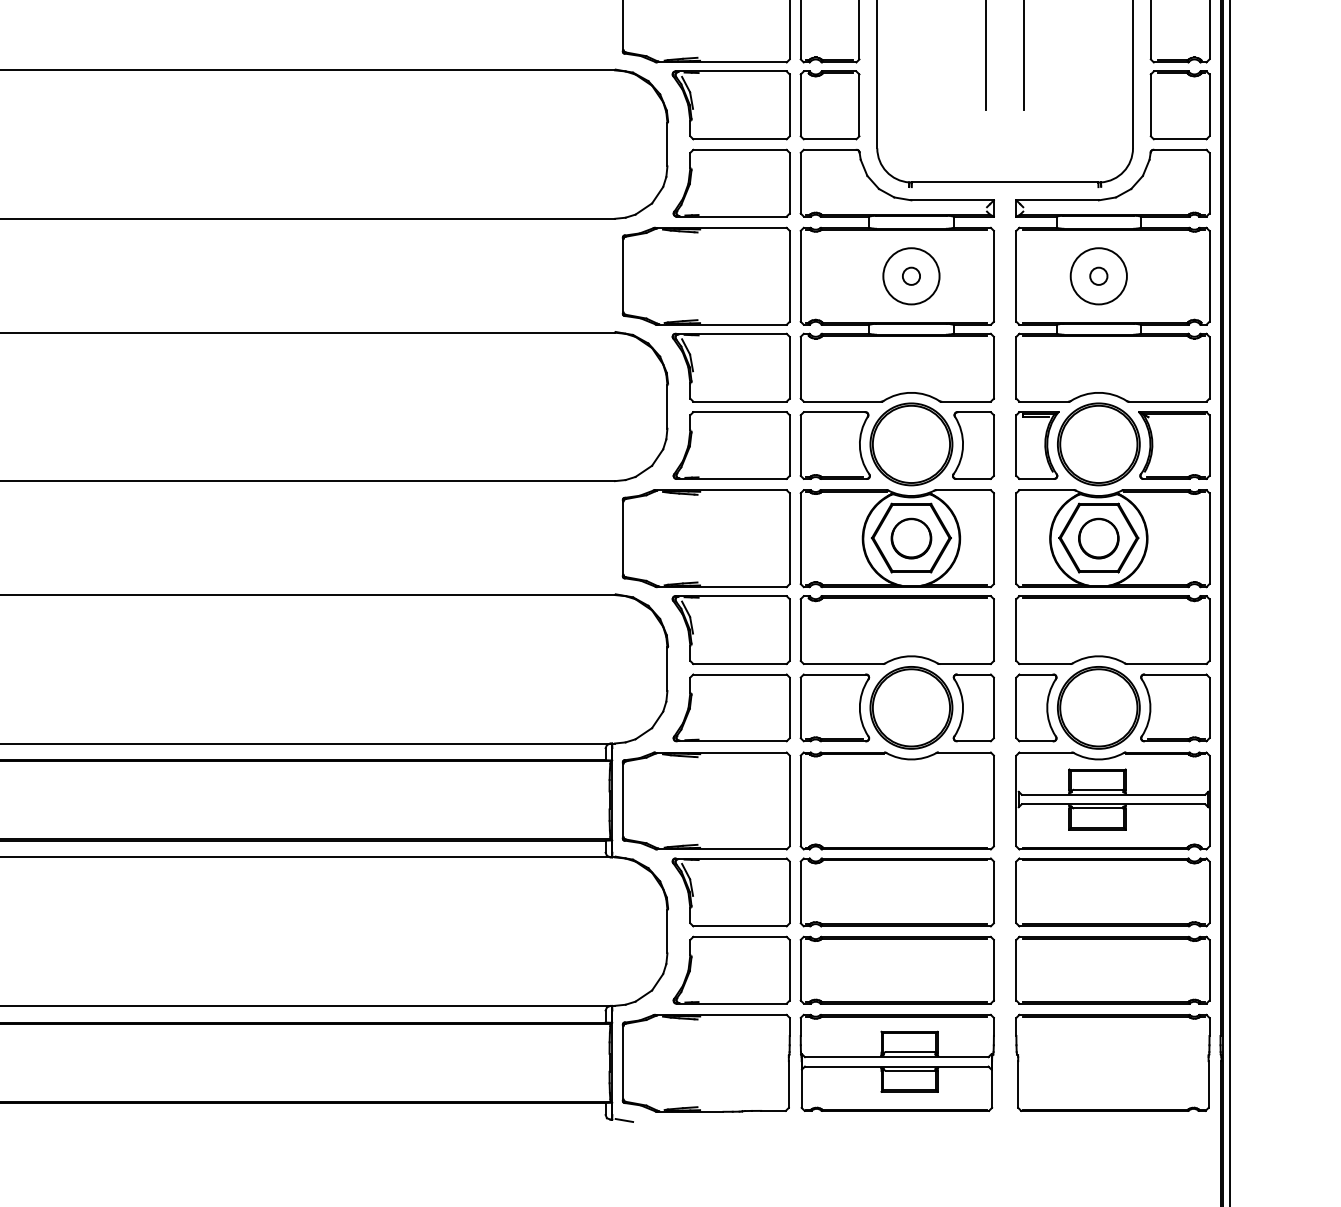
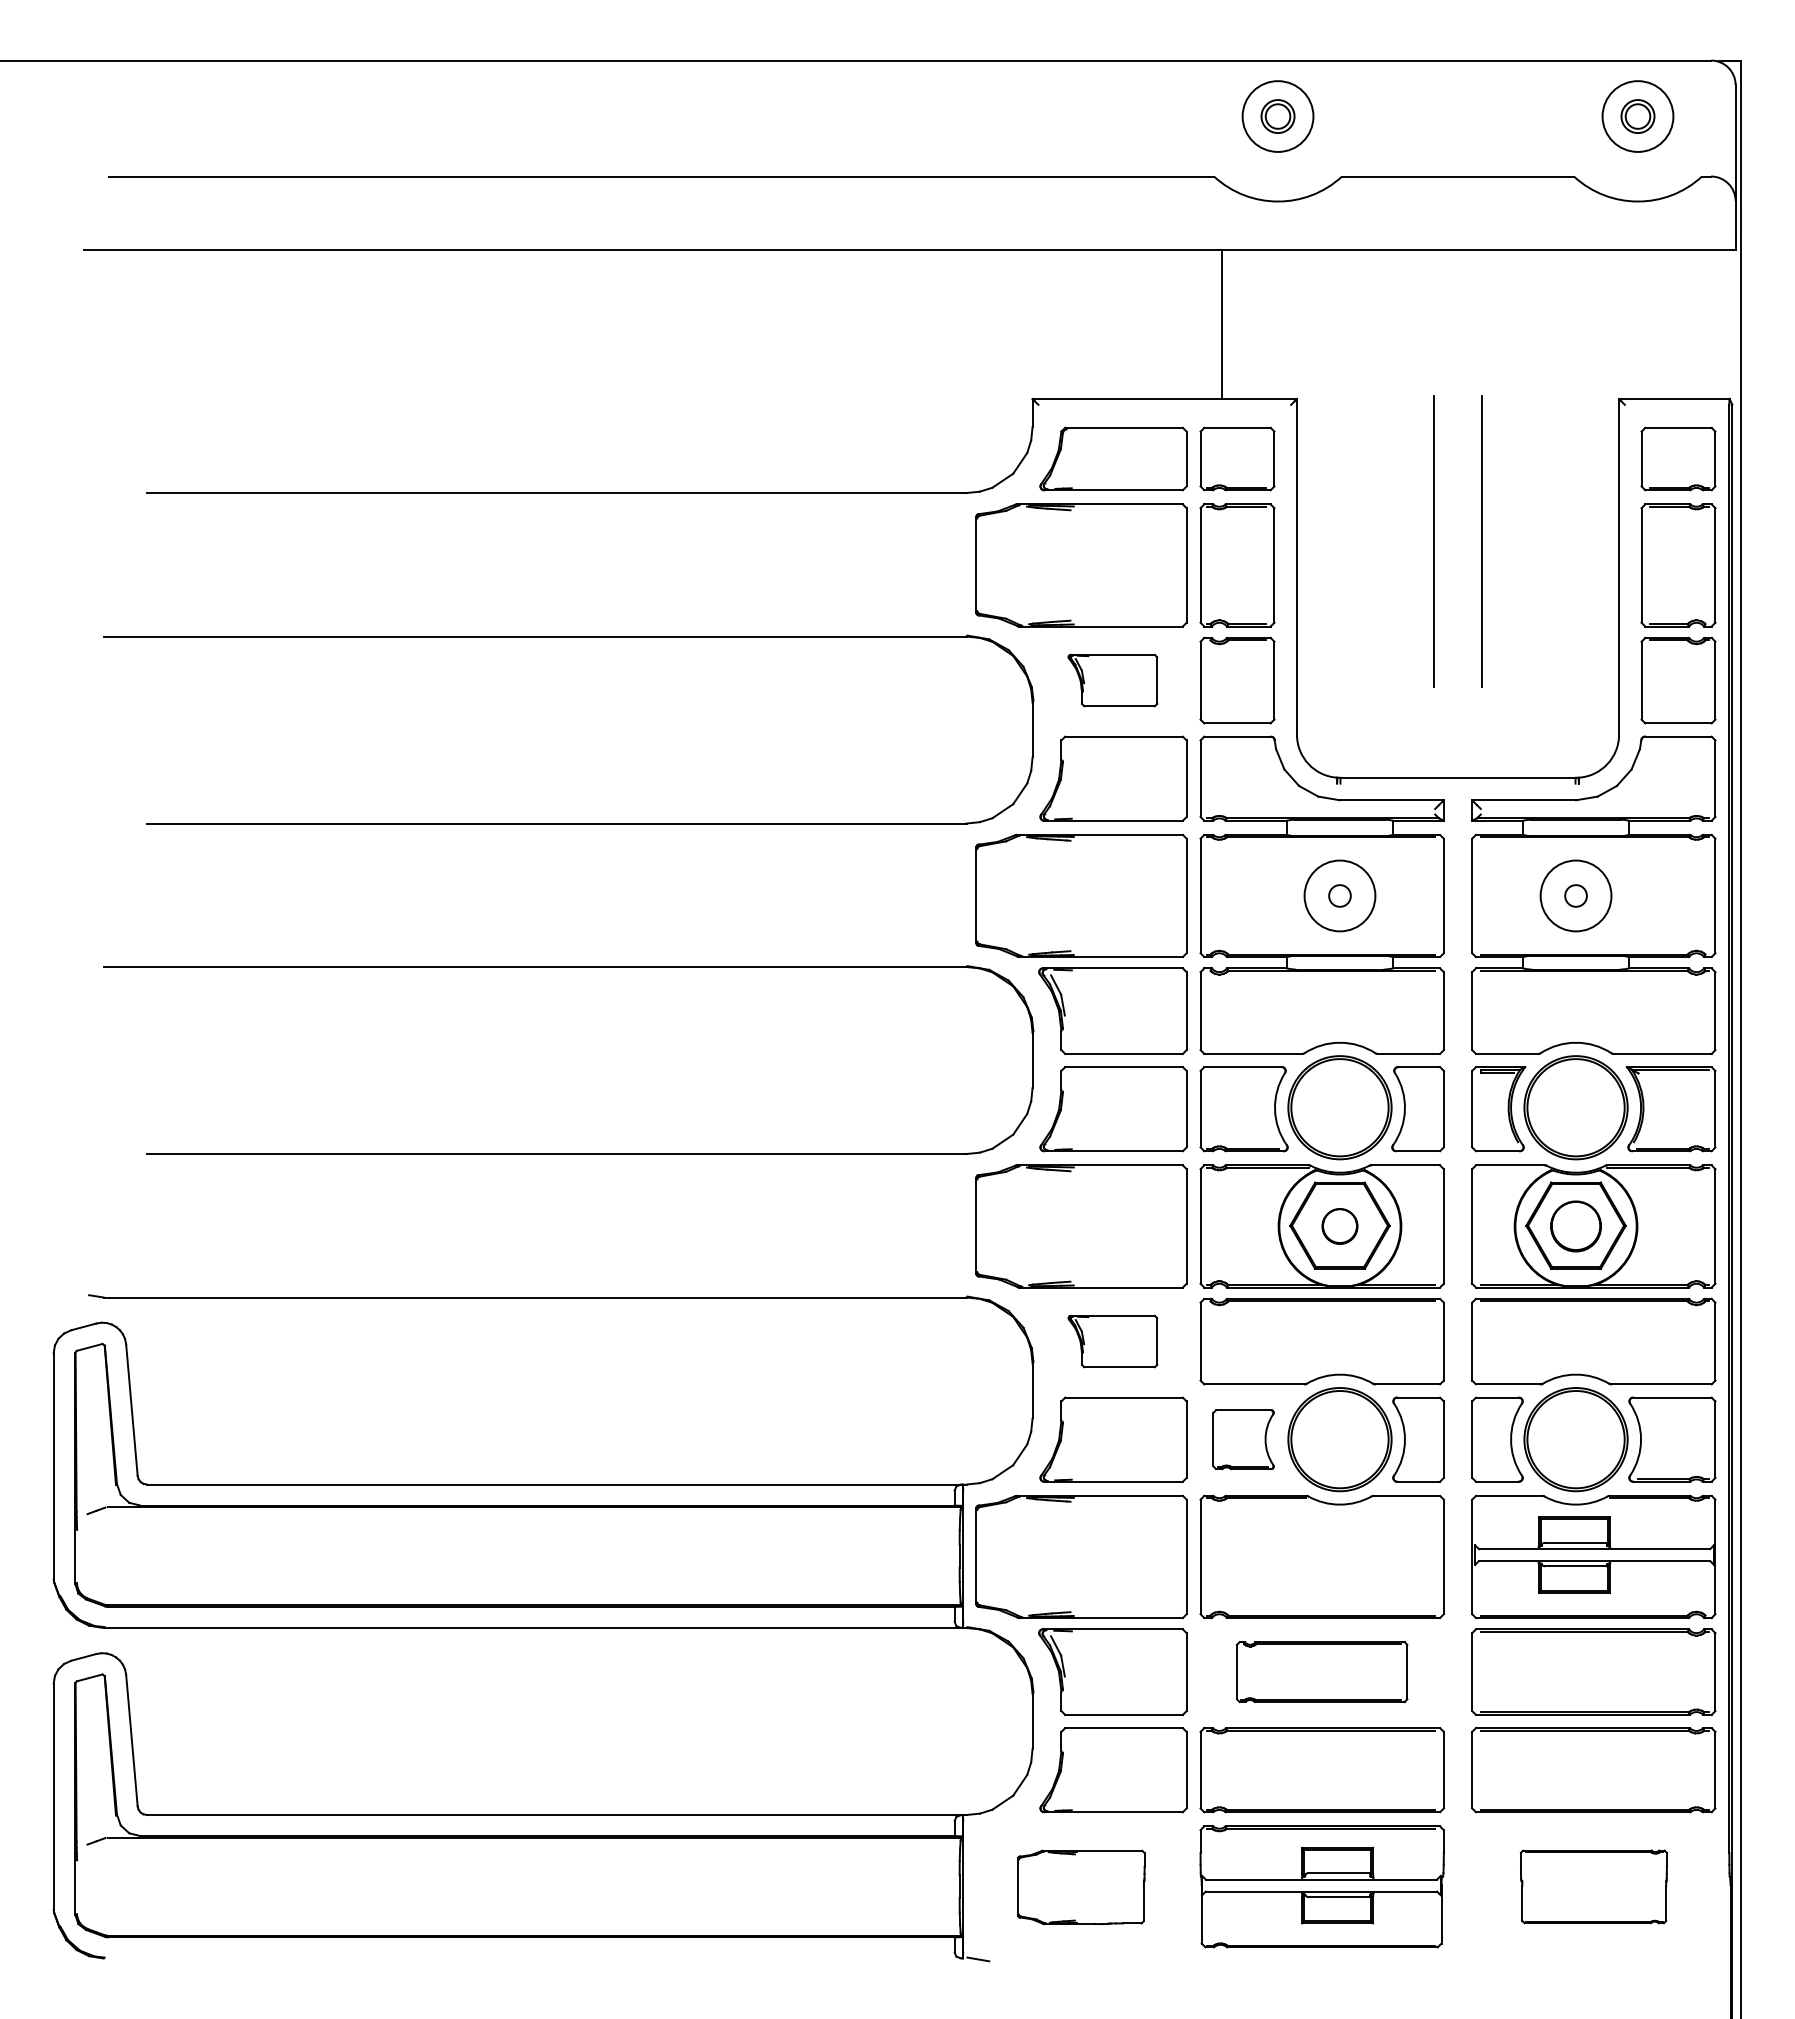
part: (730, 105) -> (1112, 680), size x0.6
circle: (911, 538) -> (1339, 1226), size x0.7
part: (730, 629) -> (1112, 1341), size x0.6
part: (834, 707) -> (1243, 1439), size x0.7
part: (896, 891) -> (1321, 1671), size x0.7
part: (1112, 1062) -> (1593, 1886), size x0.6
part: (706, 1063) -> (1081, 1887), size x0.6

